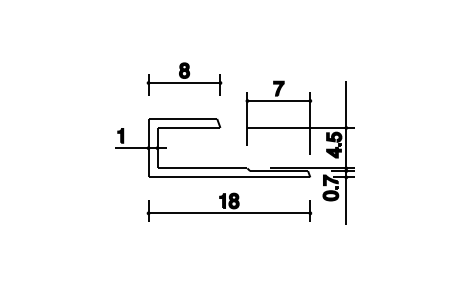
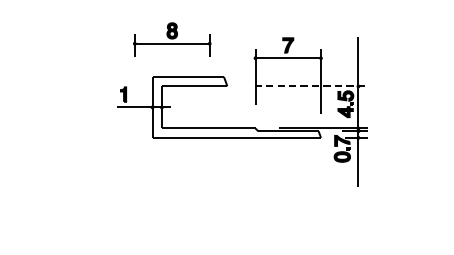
part: (184, 78) -> (172, 39), moved
line: (301, 127) -> (311, 85), solid -> dashed
part: (229, 206) -> (236, 168), removed

